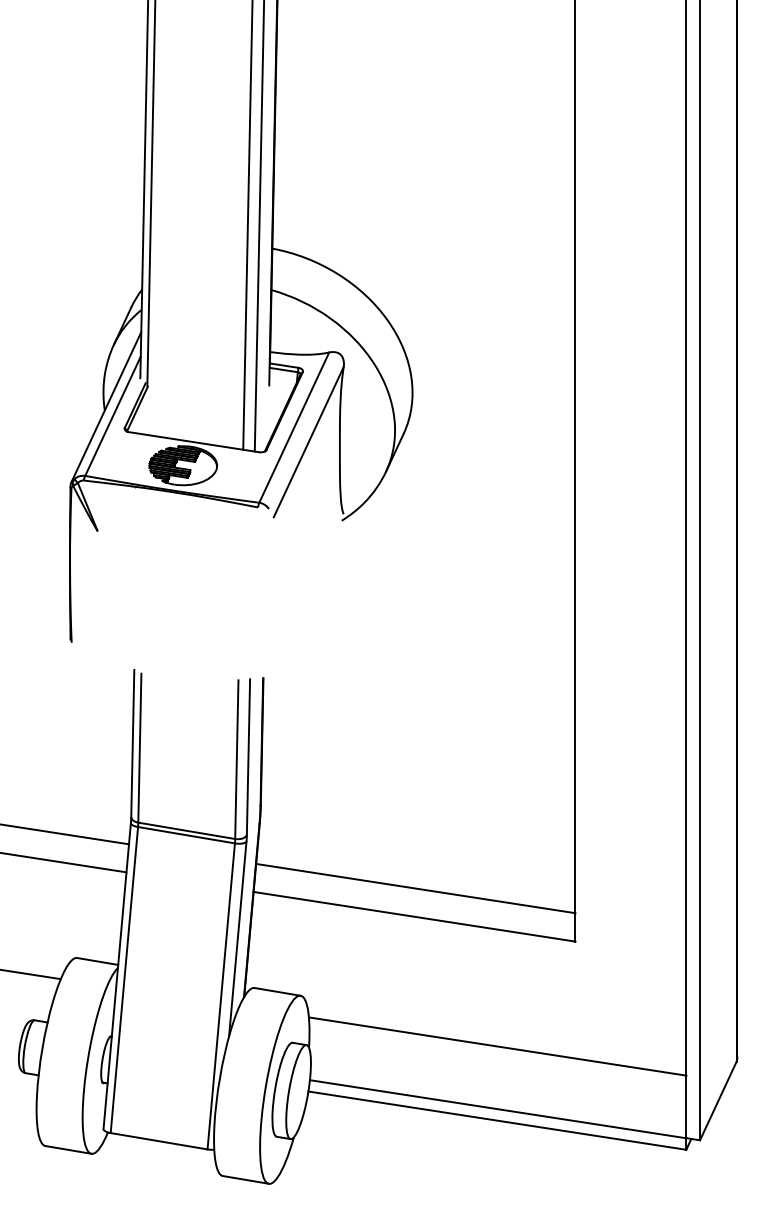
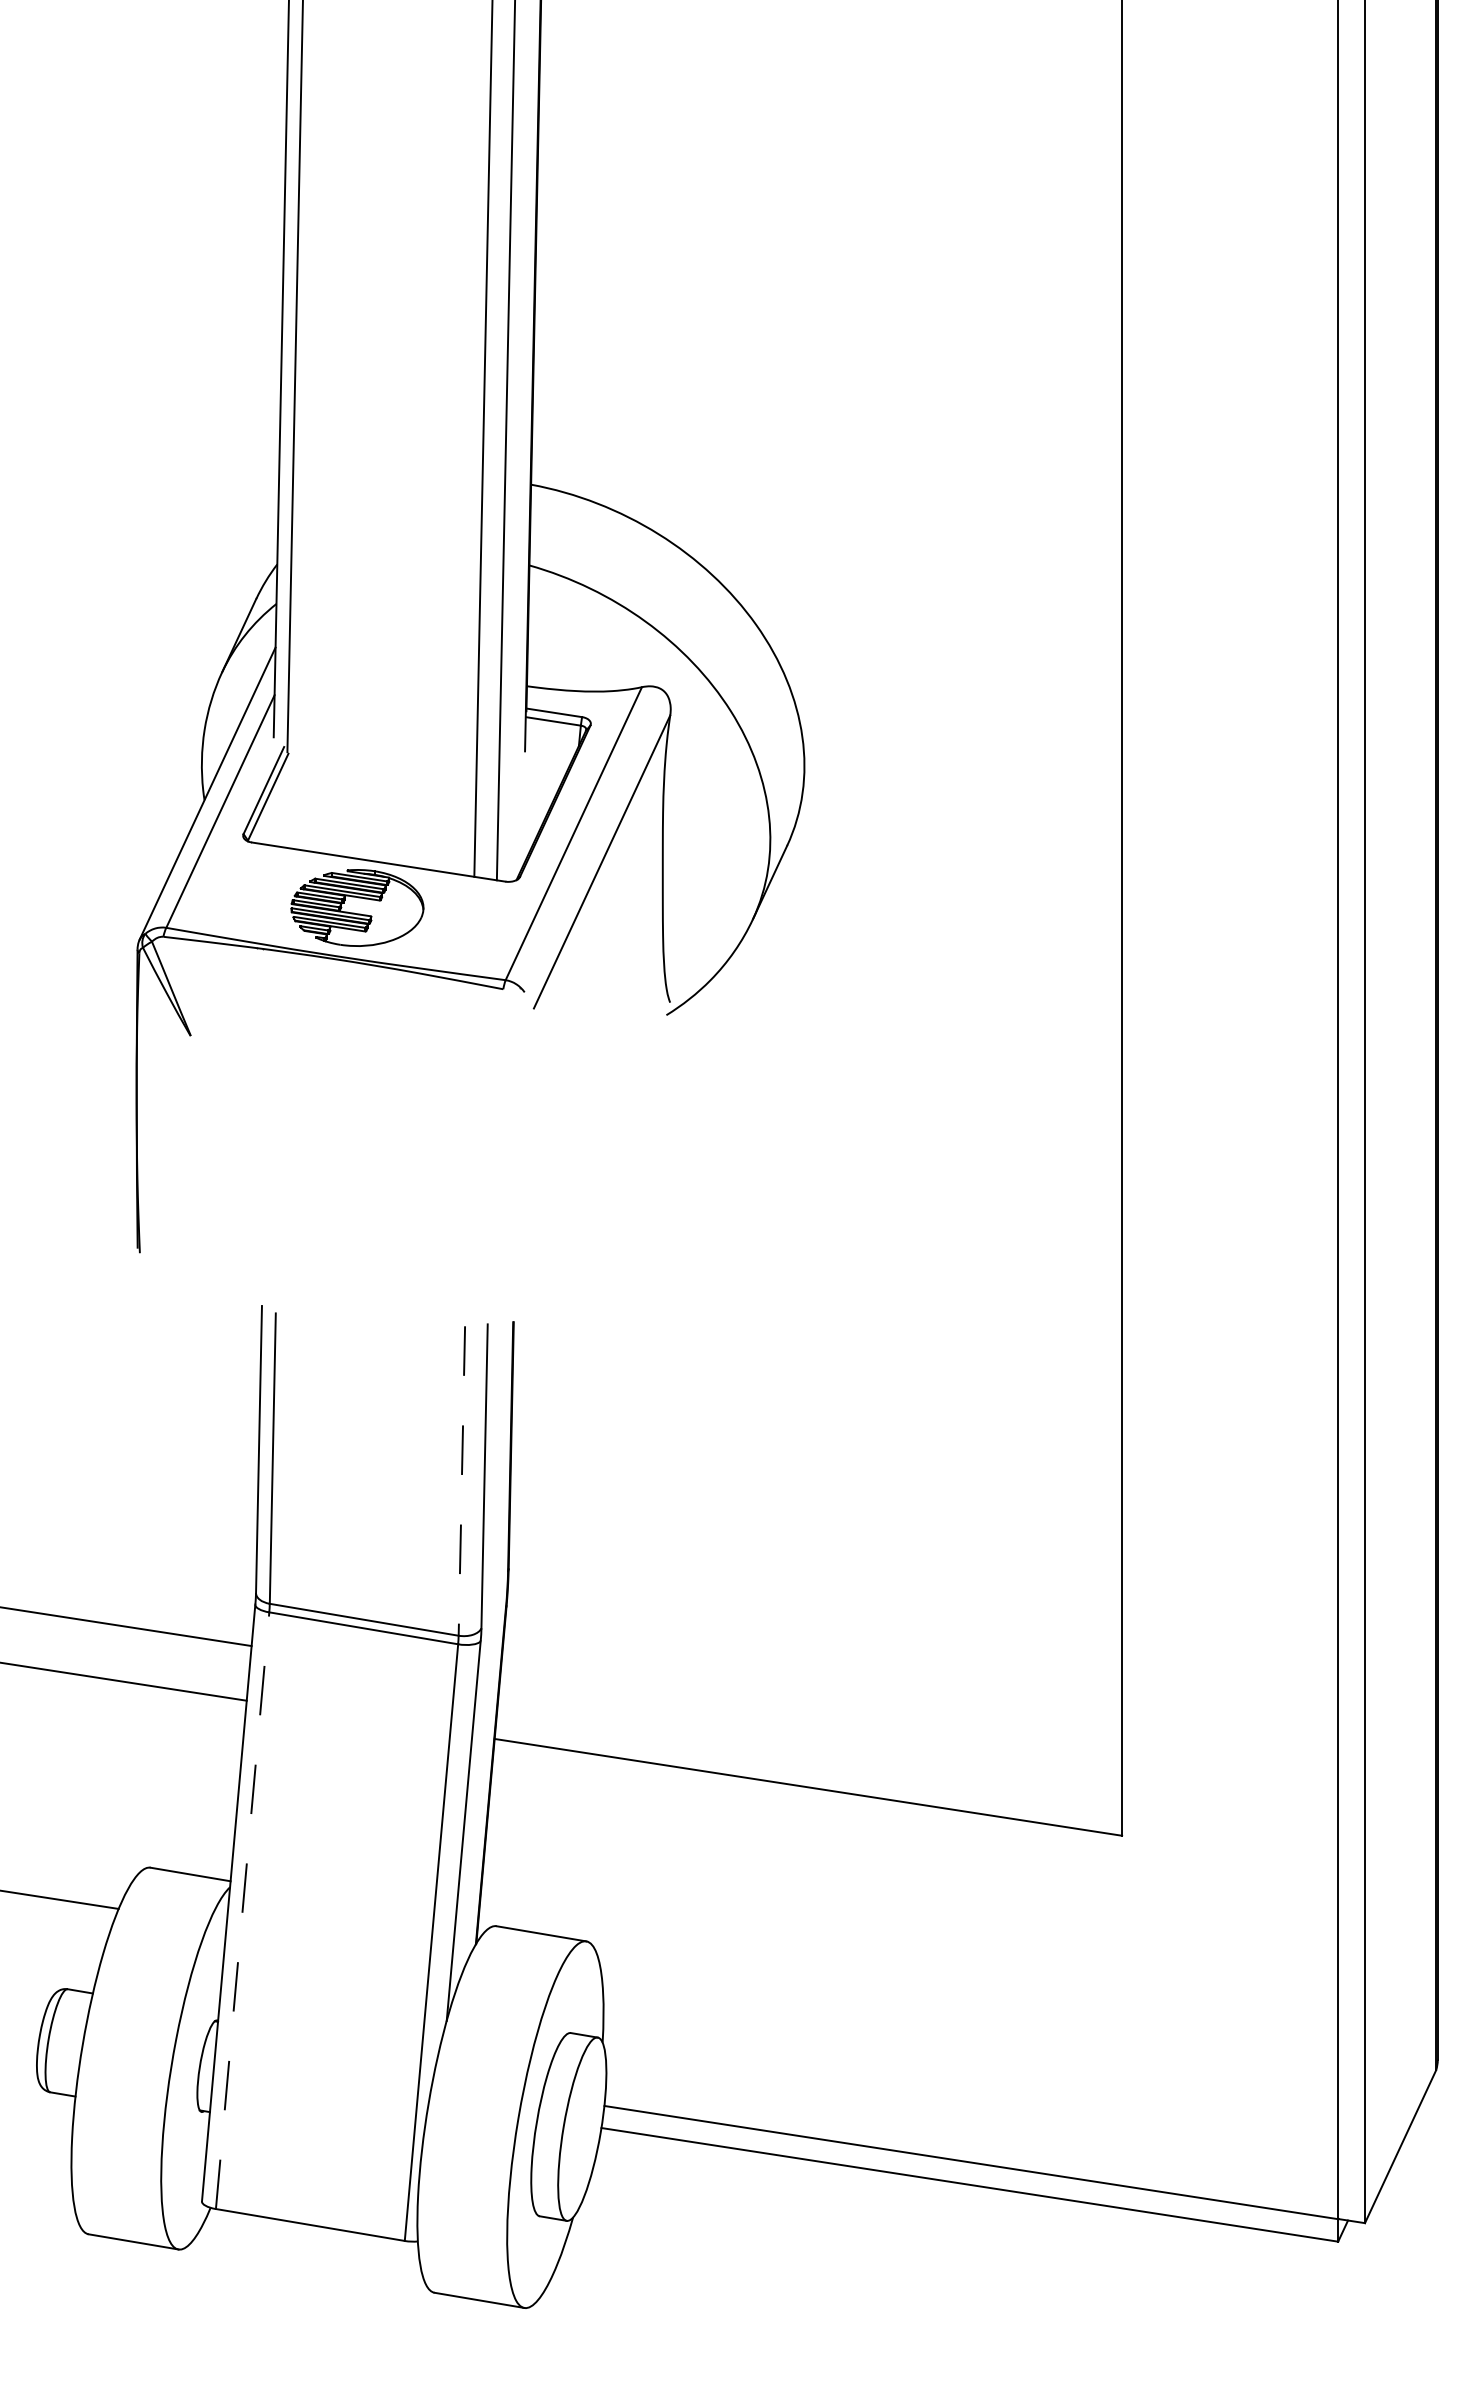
line: (236, 760) -> (461, 1482), solid -> dashed
line: (415, 888) -> (810, 1732), removed
line: (124, 980) -> (242, 1911), solid -> dashed
line: (497, 1046) -> (970, 2040), removed

